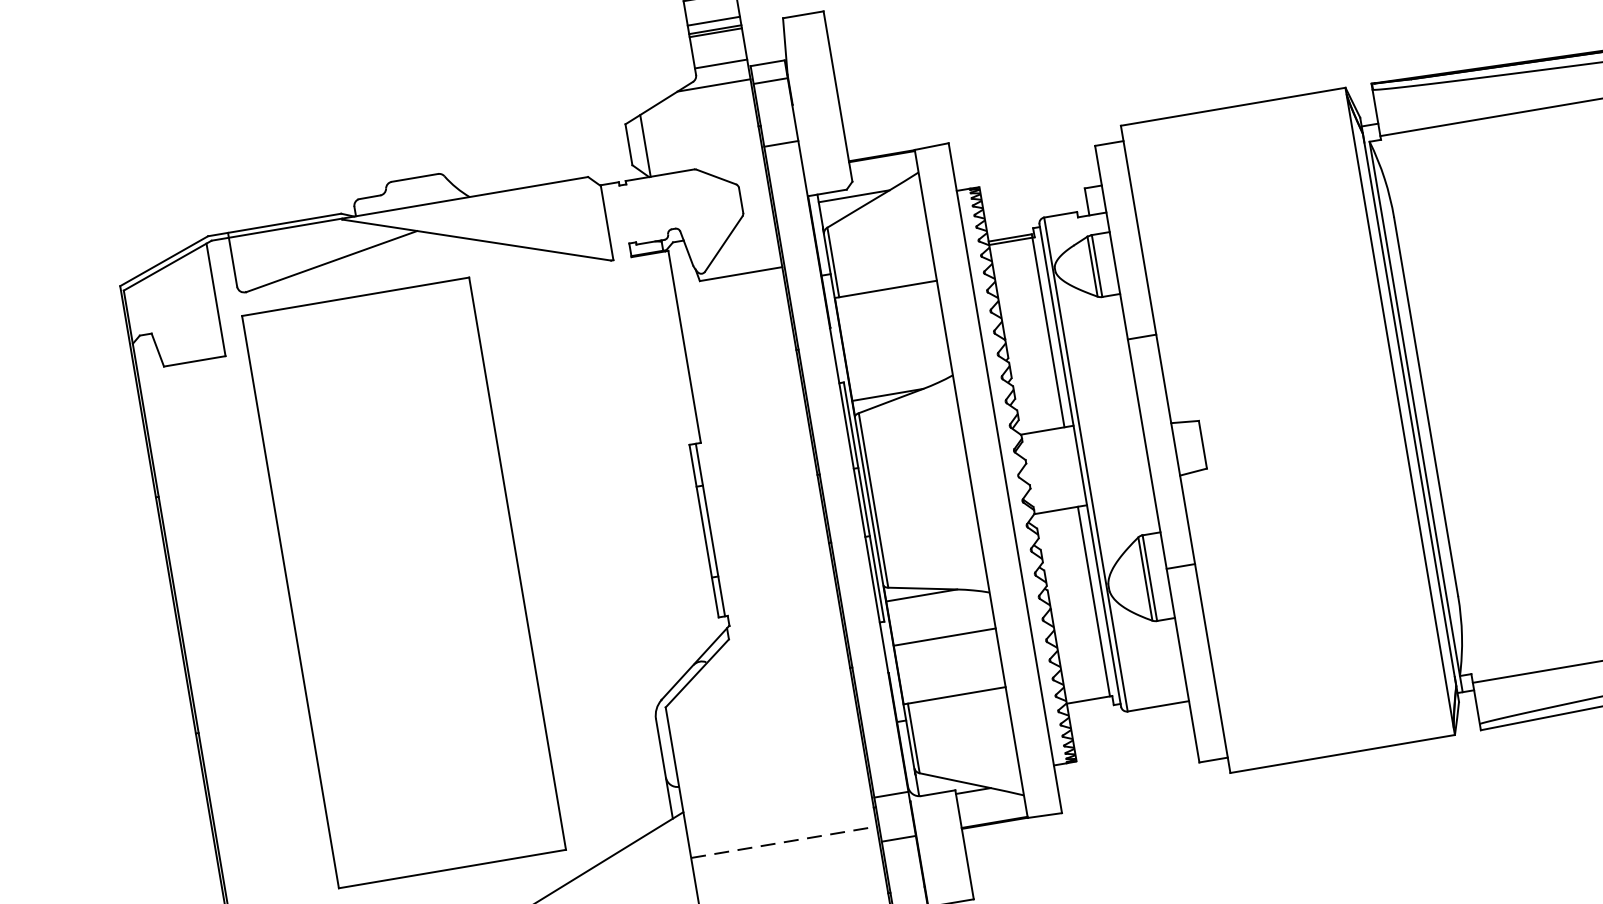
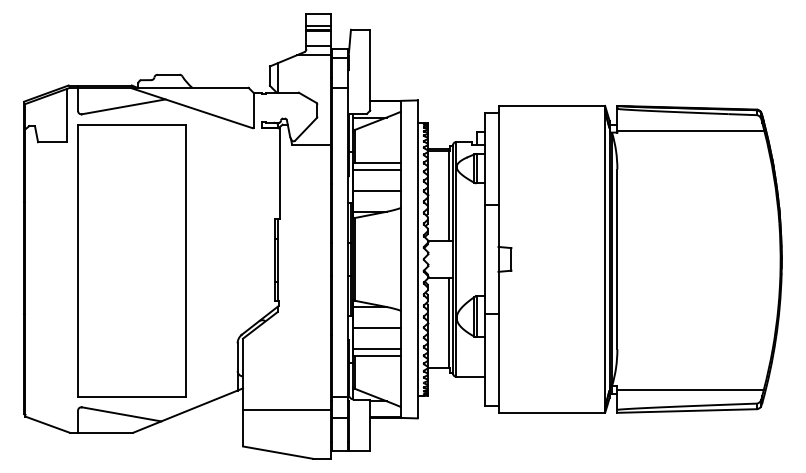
line: (889, 305) -> (377, 170), added
line: (896, 347) -> (377, 190), added
line: (952, 680) -> (377, 348), added
line: (785, 842) -> (287, 410), dashed -> solid

